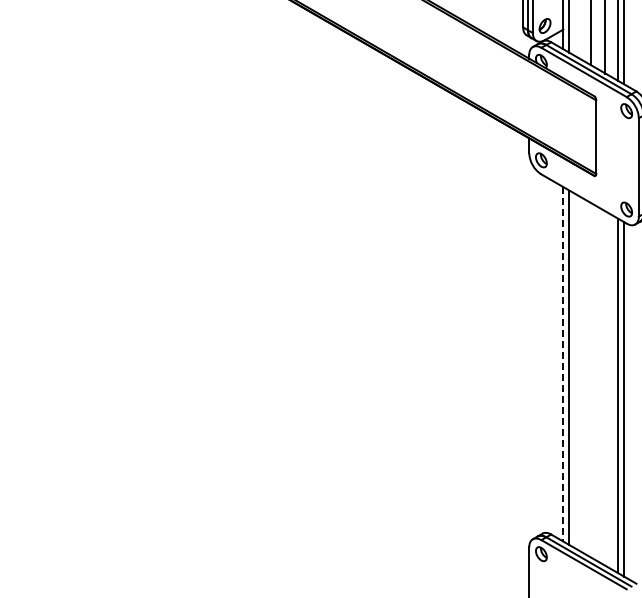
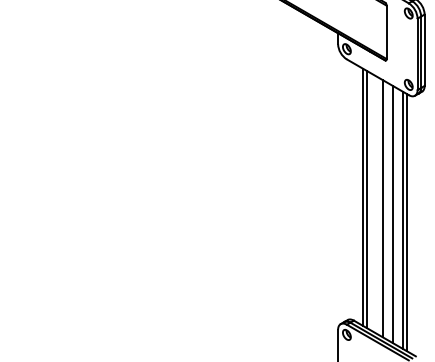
line: (563, 364) -> (362, 197), dashed -> solid
line: (590, 379) -> (382, 208), added
line: (605, 388) -> (393, 214), added

